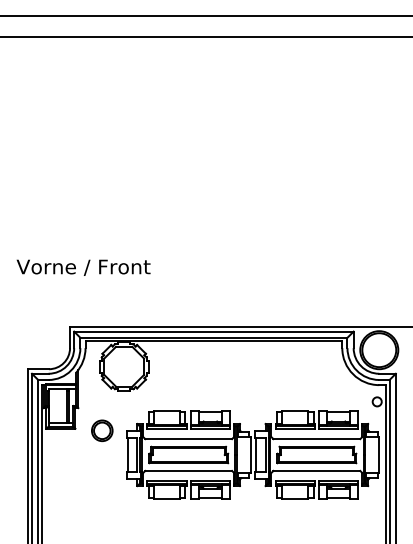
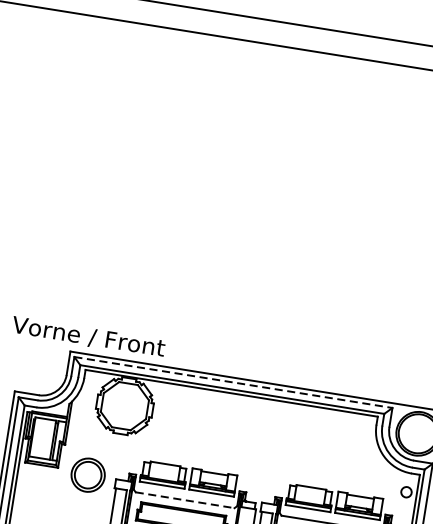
text: (83, 267) -> (88, 336), moved
line: (213, 331) -> (232, 382), solid -> dashed
part: (102, 430) -> (88, 474), size x1.4
line: (189, 439) -> (185, 500), solid -> dashed

